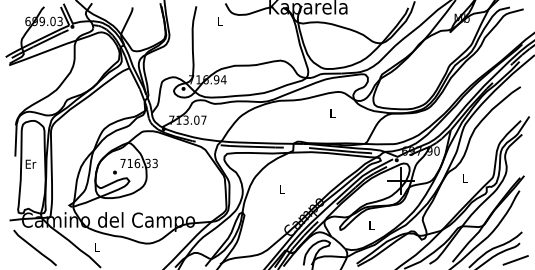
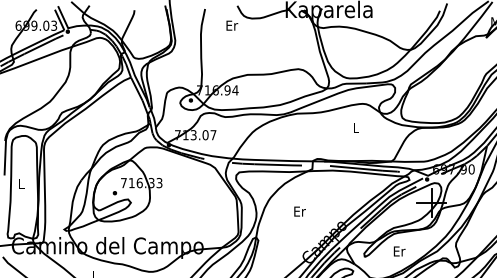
text: (220, 20) -> (231, 24), L -> Er
text: (30, 163) -> (21, 183), Er -> L
text: (281, 188) -> (299, 210), L -> Er
text: (371, 224) -> (399, 250), L -> Er

